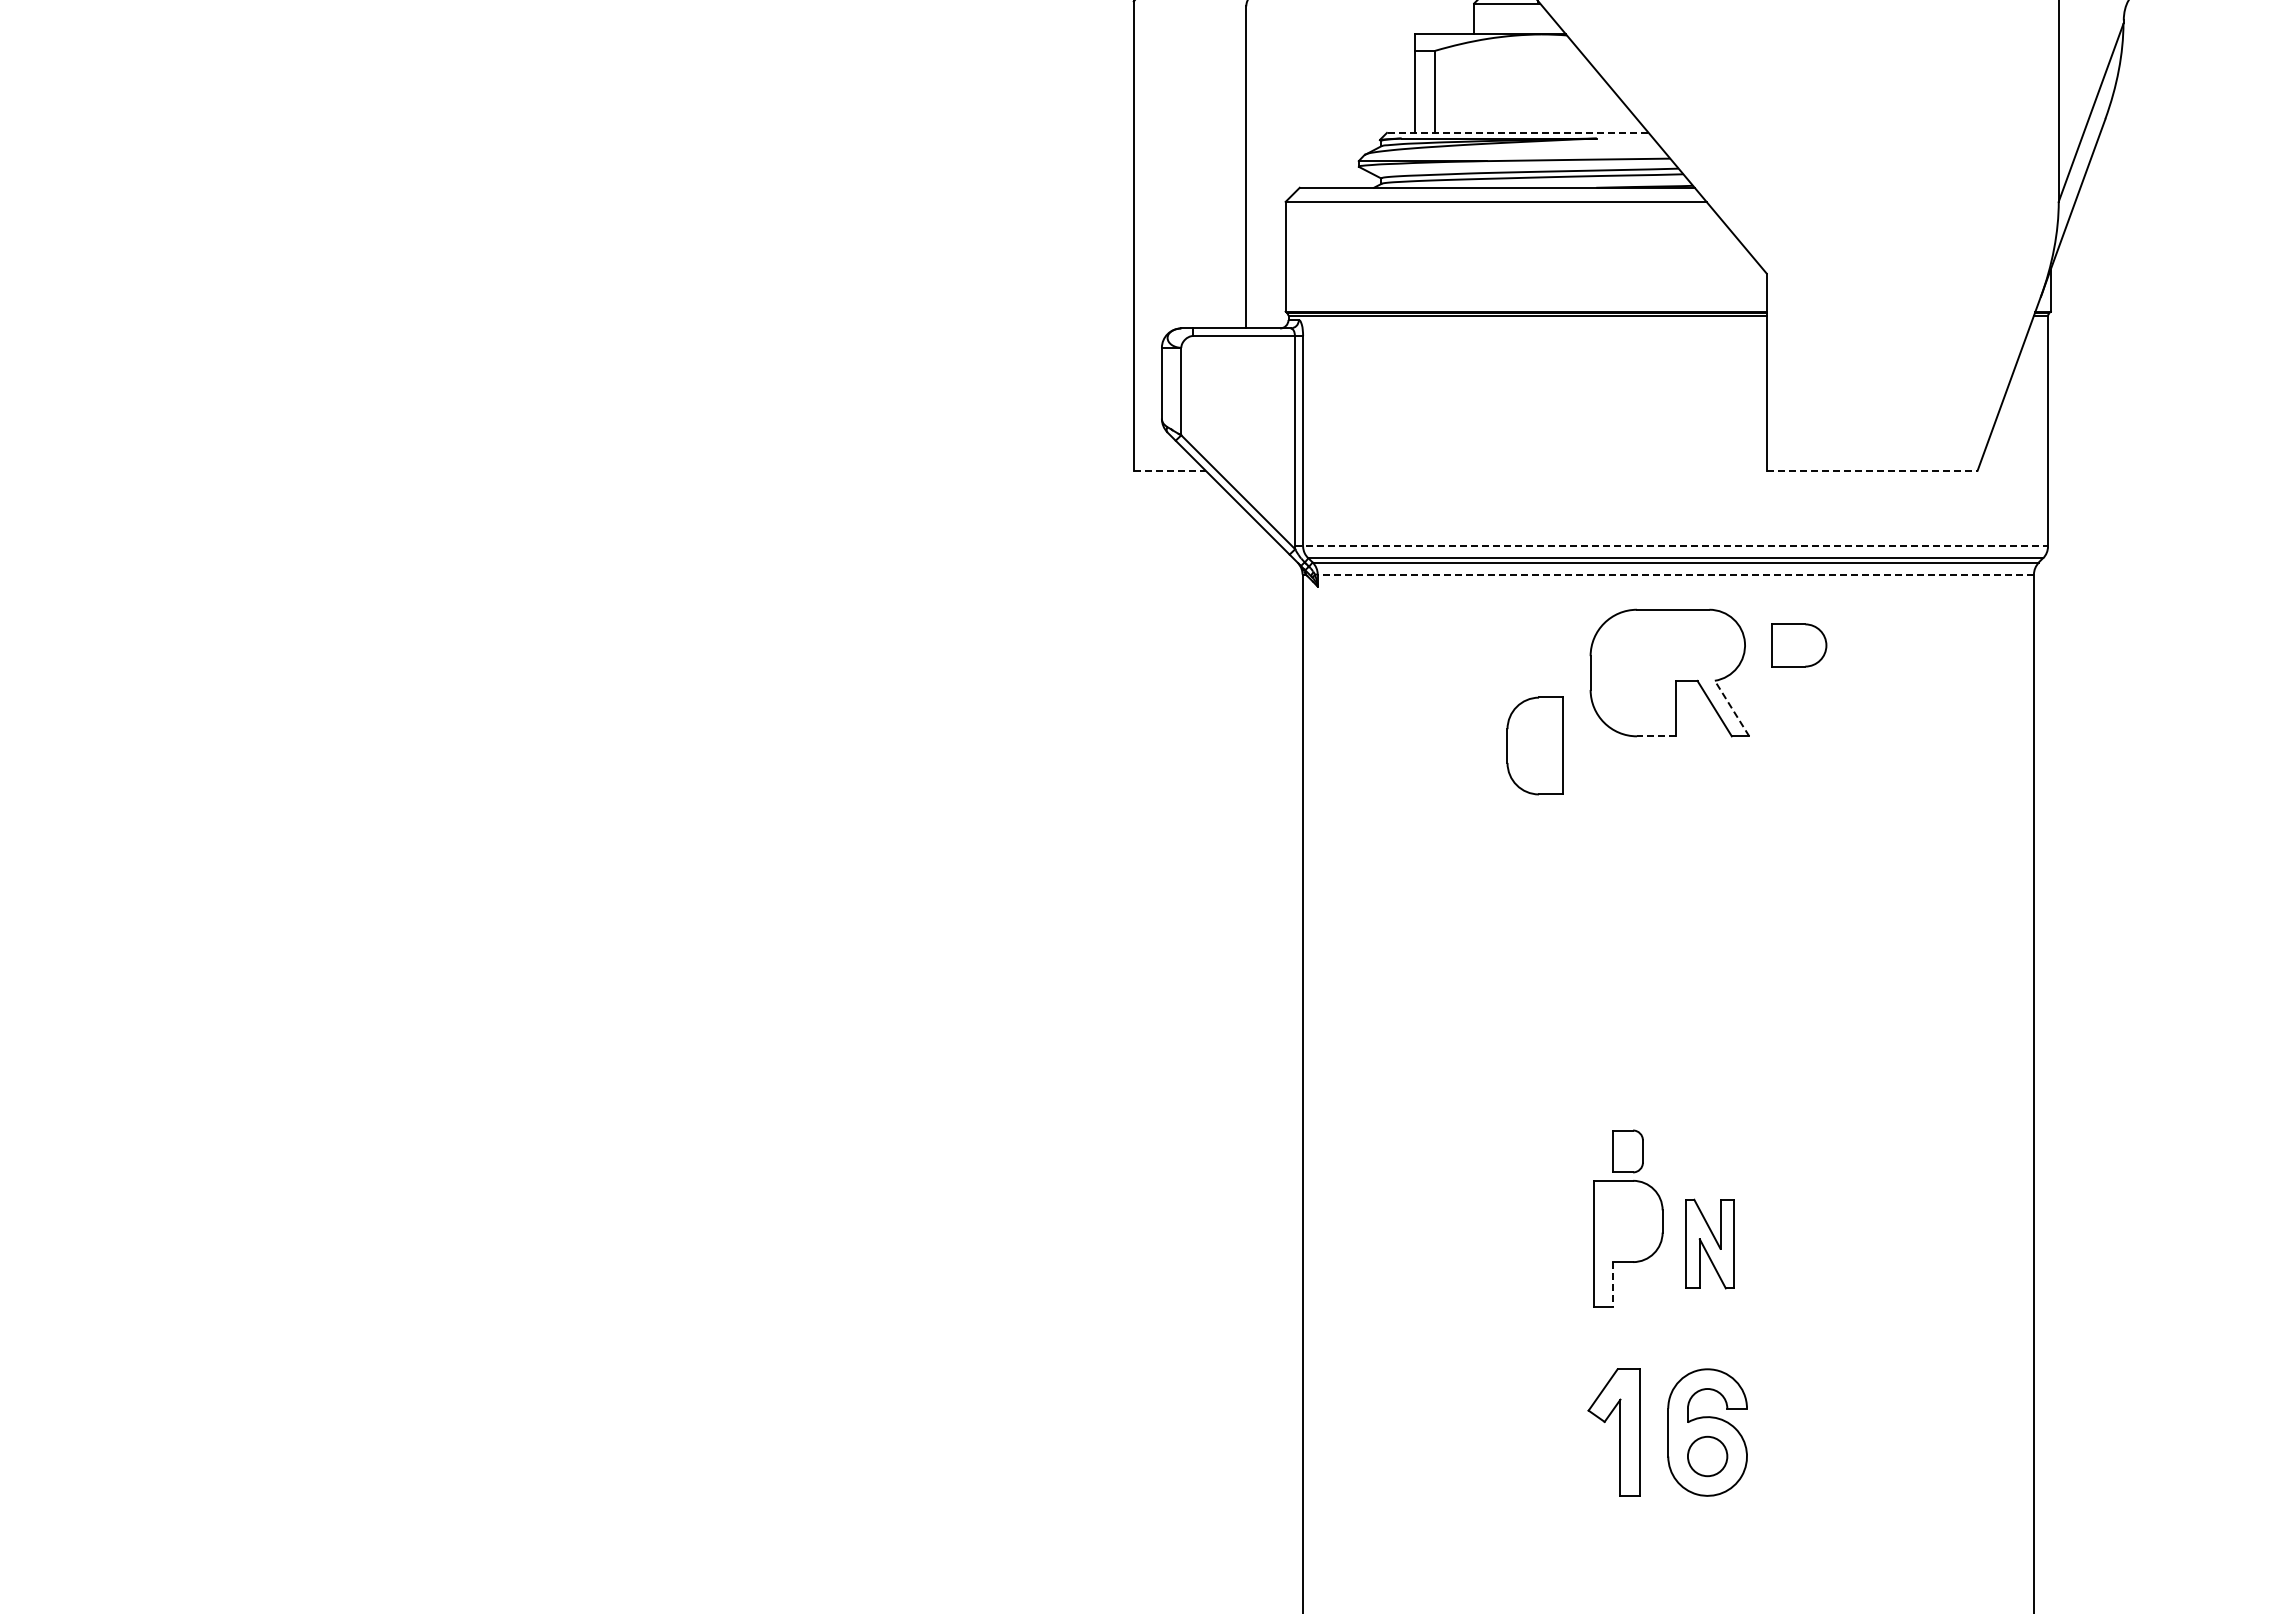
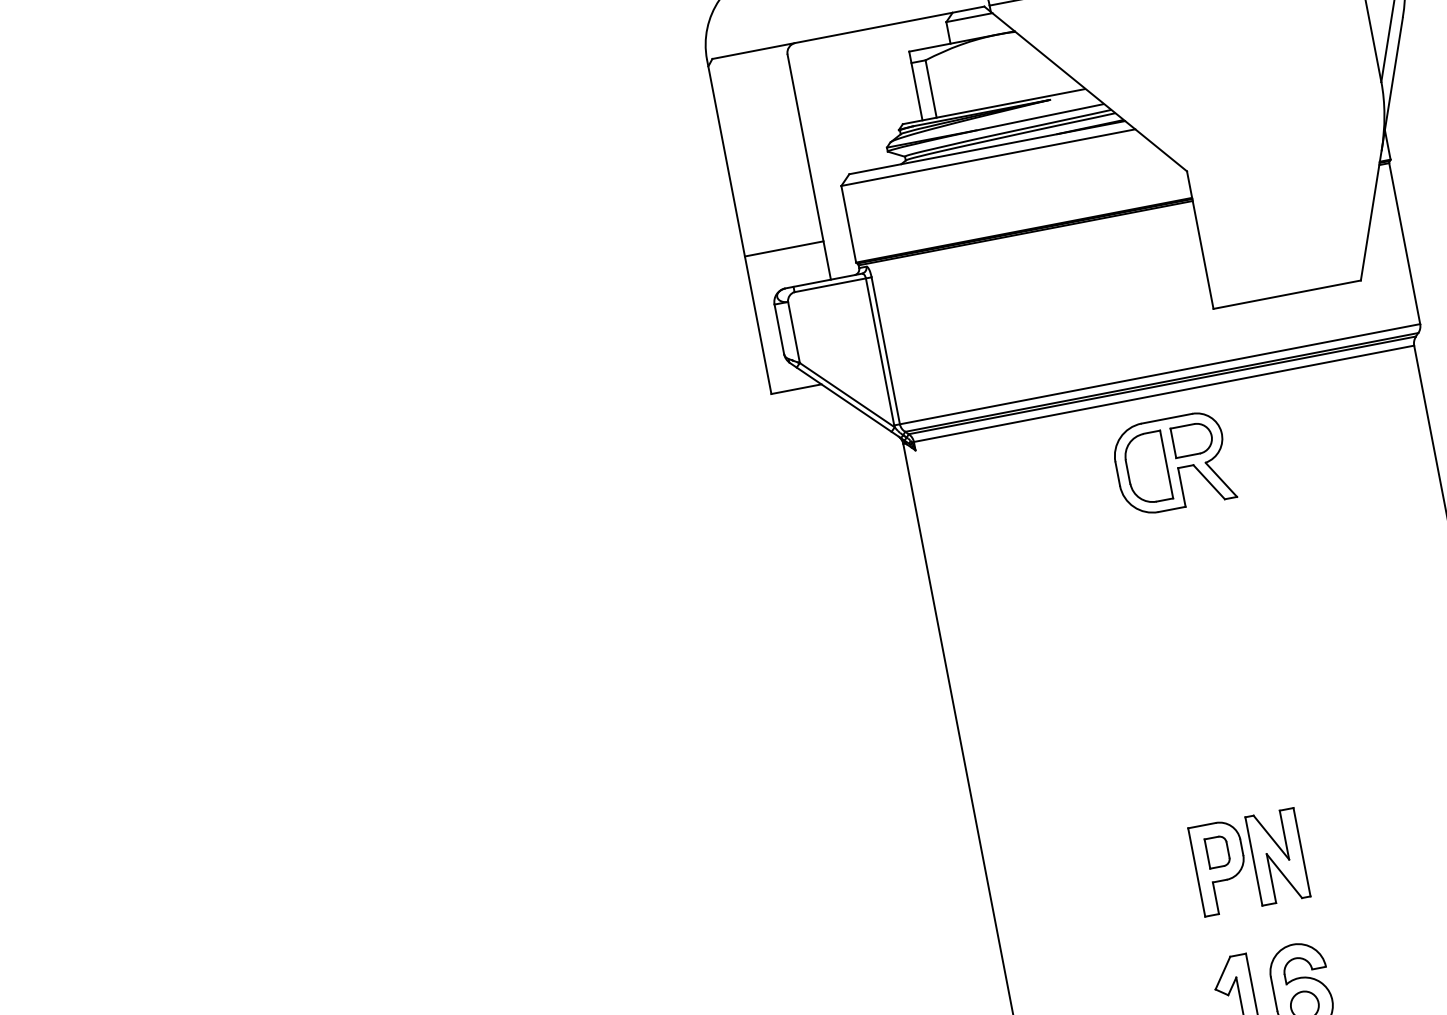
line: (1516, 132) -> (993, 106), dashed -> solid
line: (1189, 273) -> (783, 248), added
line: (1169, 470) -> (796, 389), dashed -> solid
line: (1872, 470) -> (1287, 294), dashed -> solid
line: (1671, 546) -> (1157, 374), dashed -> solid
line: (1675, 574) -> (1163, 393), dashed -> solid
part: (1799, 645) -> (1192, 439), moved
line: (1732, 708) -> (1221, 479), dashed -> solid
line: (1655, 736) -> (1171, 509), dashed -> solid
part: (1534, 745) -> (1146, 468), moved
part: (1627, 1151) -> (1217, 852), moved
part: (1710, 1243) -> (1278, 856), size x1.43
line: (1613, 1284) -> (1215, 898), dashed -> solid

